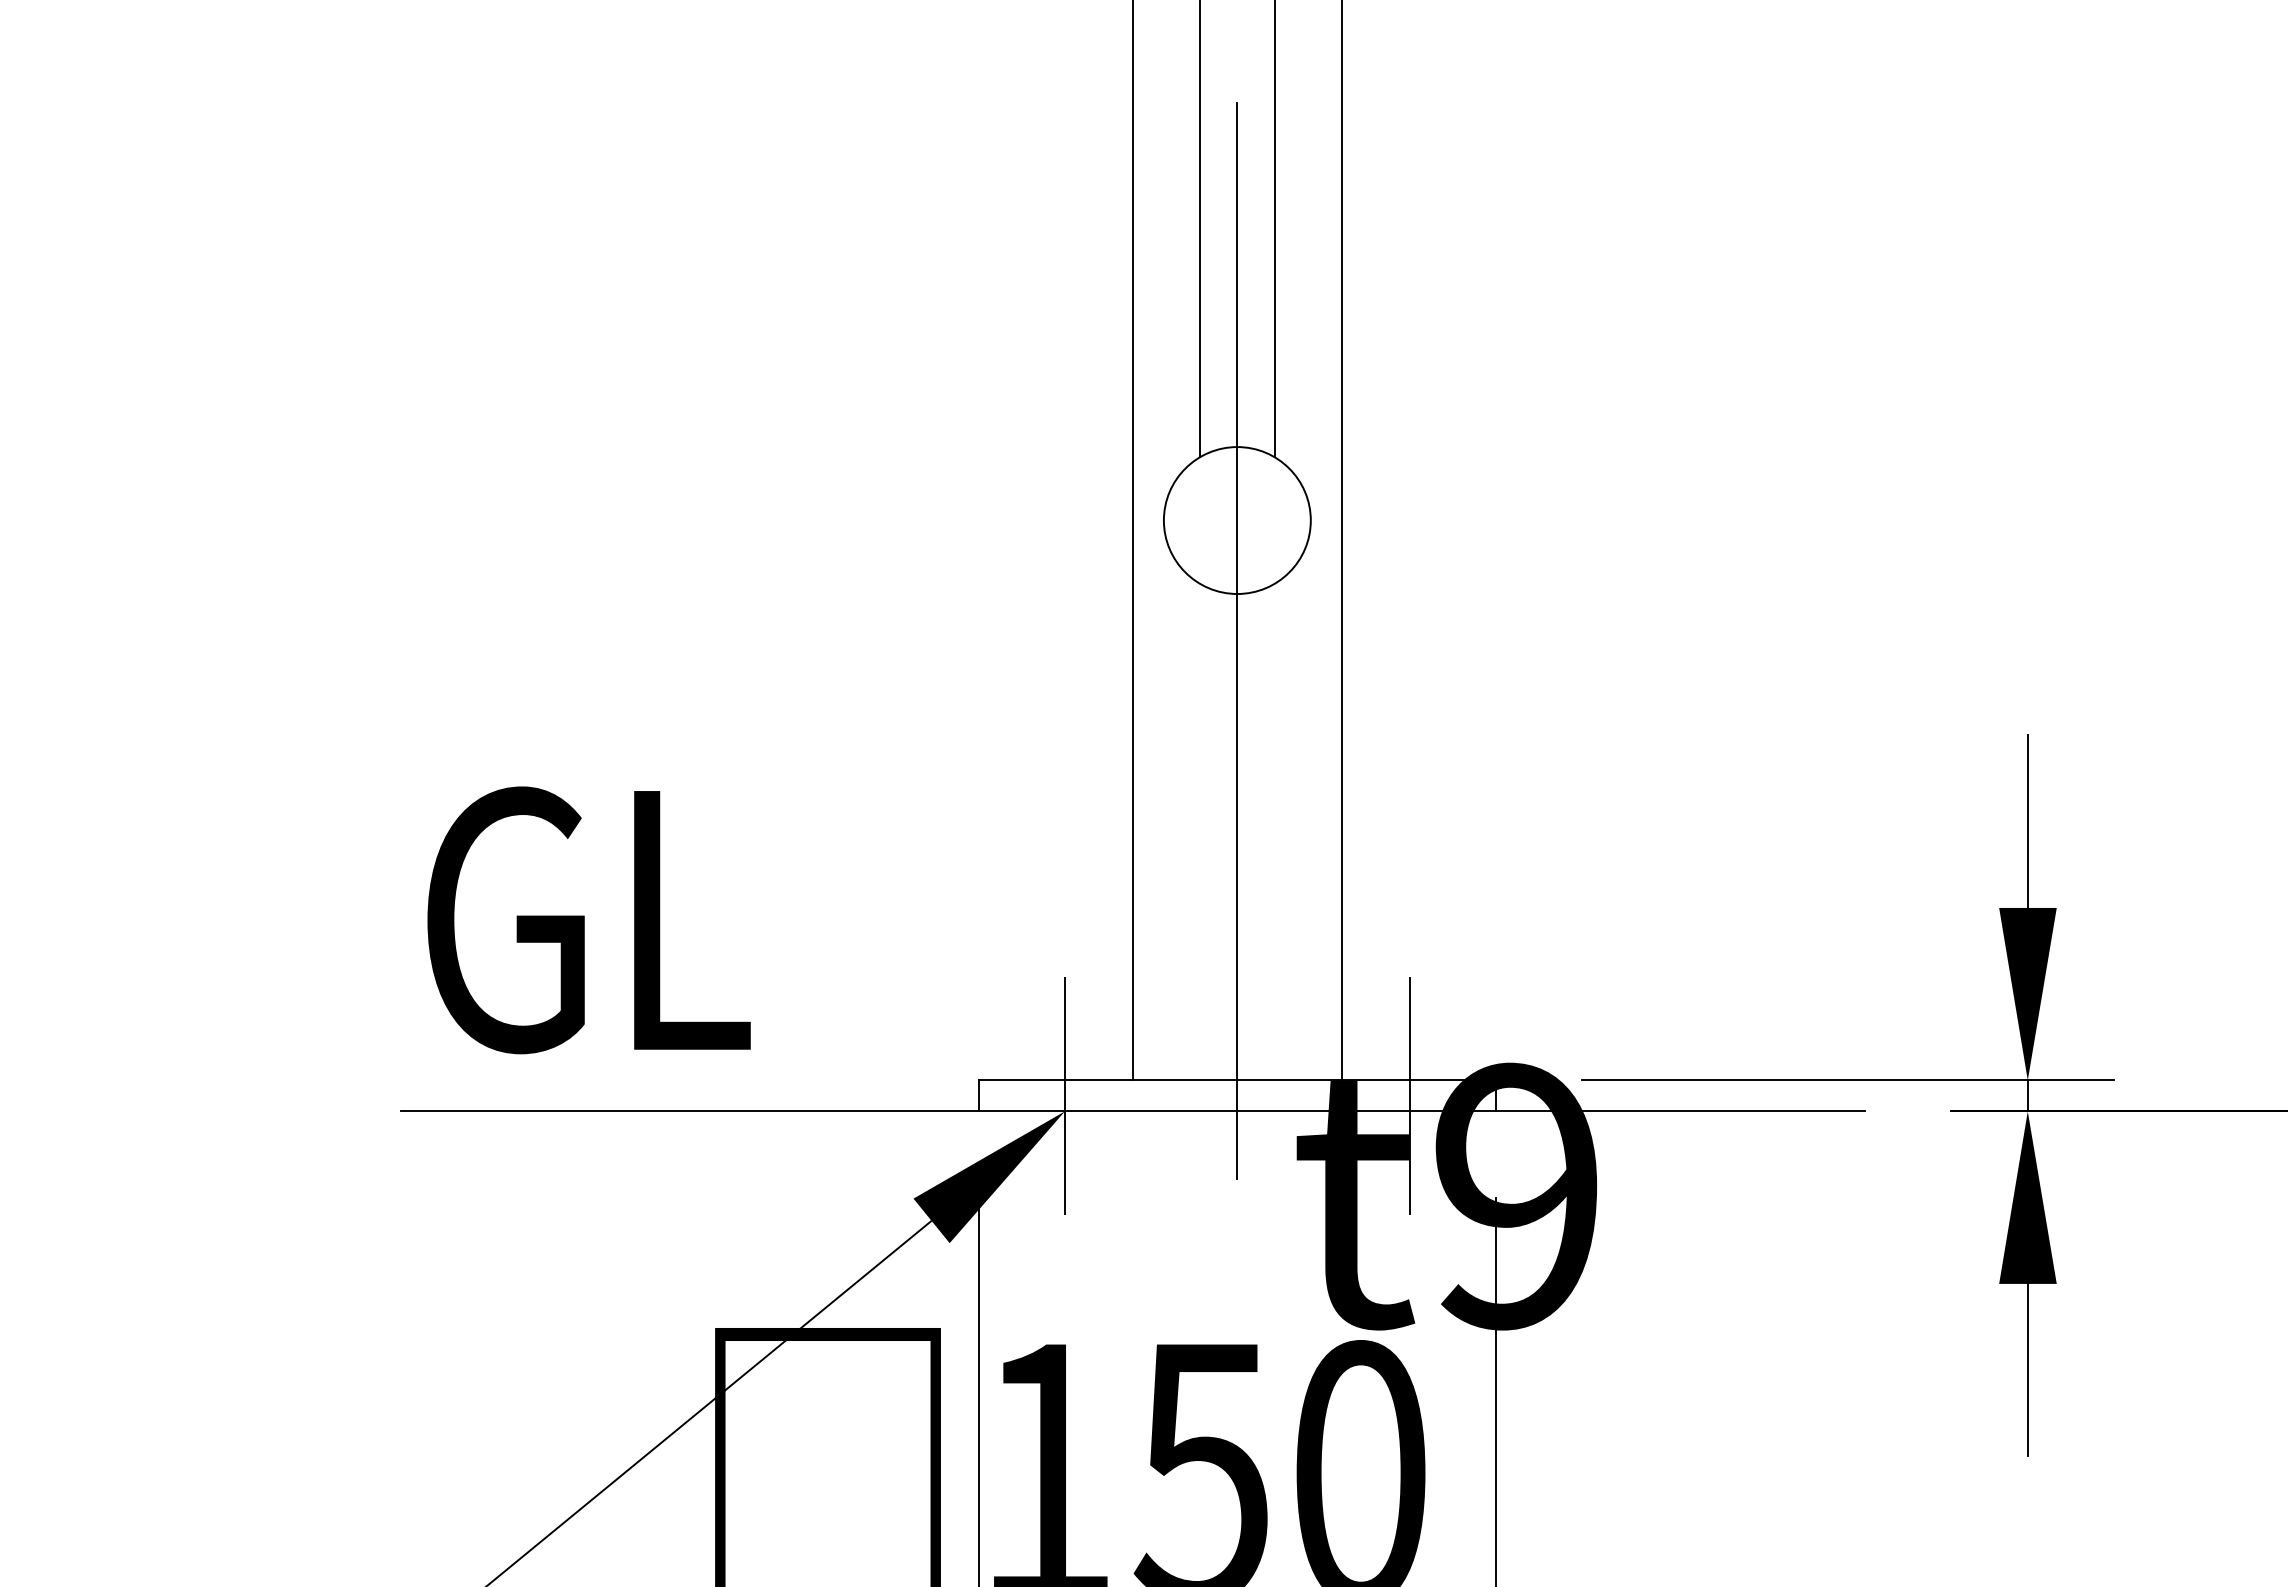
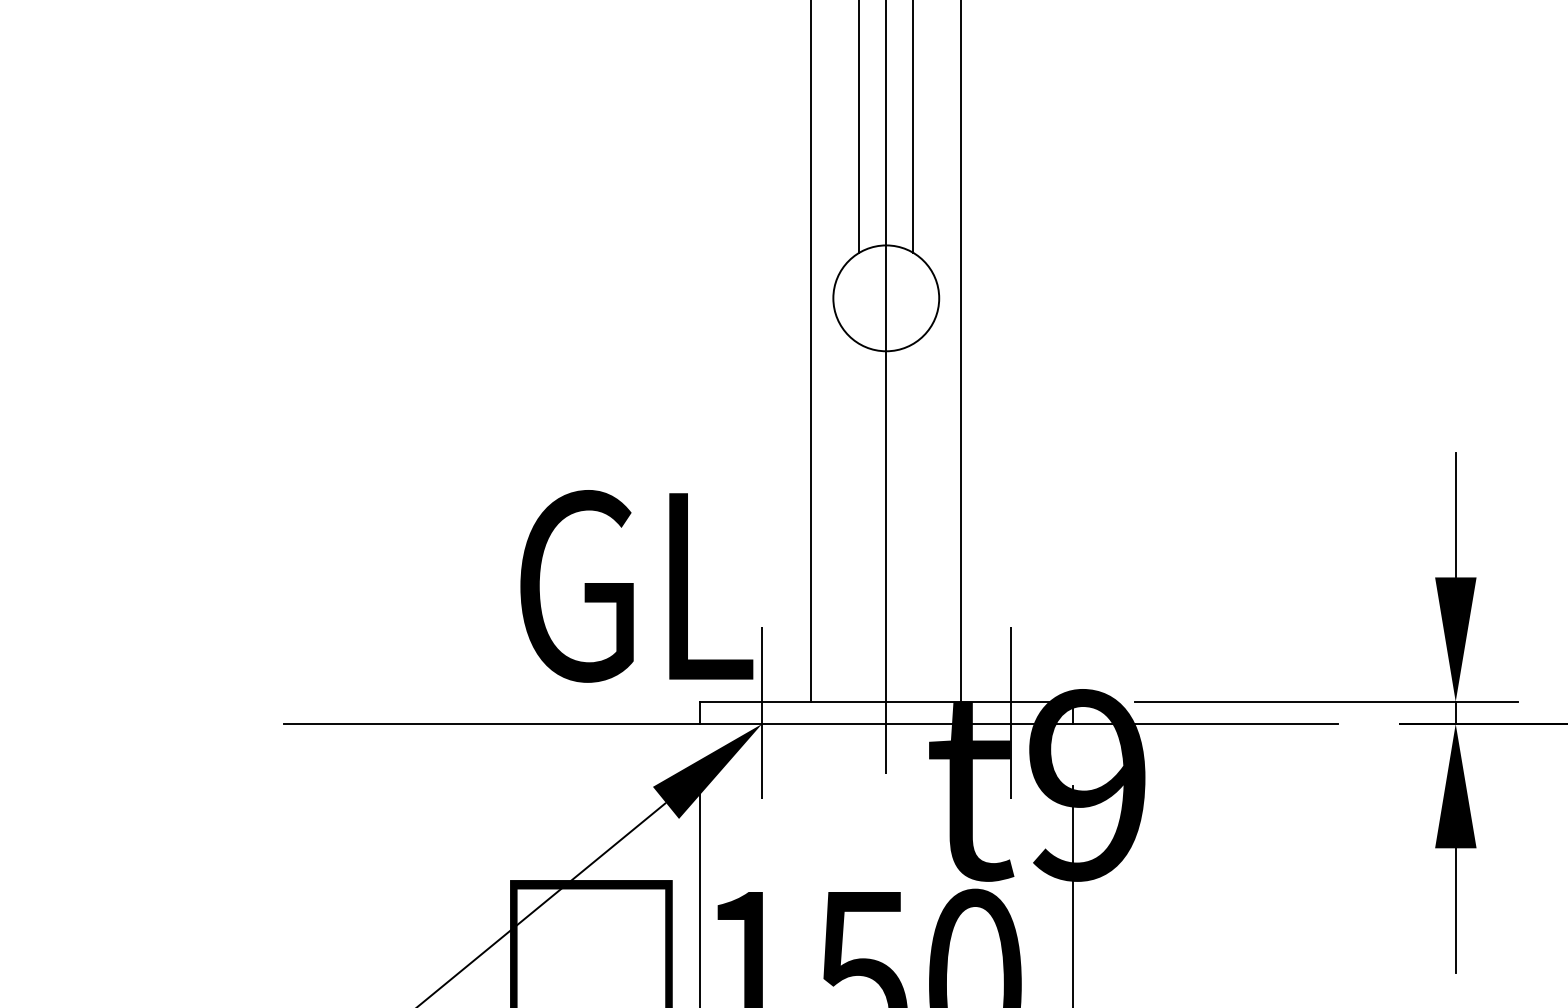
text: (588, 920) -> (636, 586), moved

